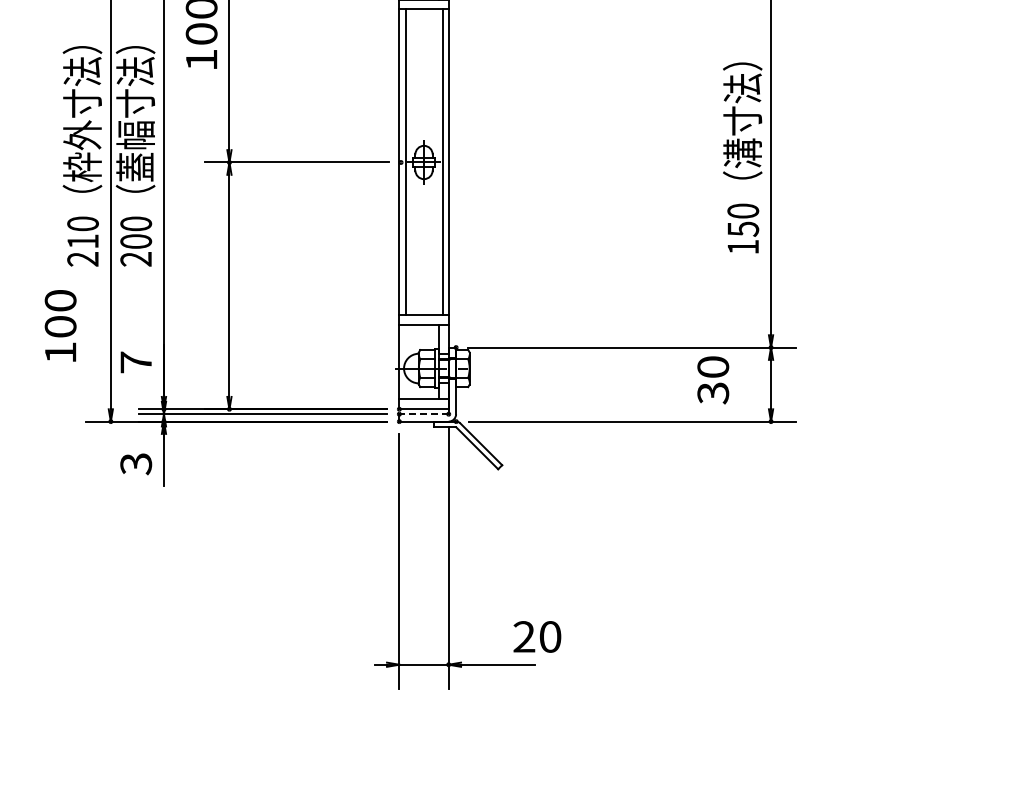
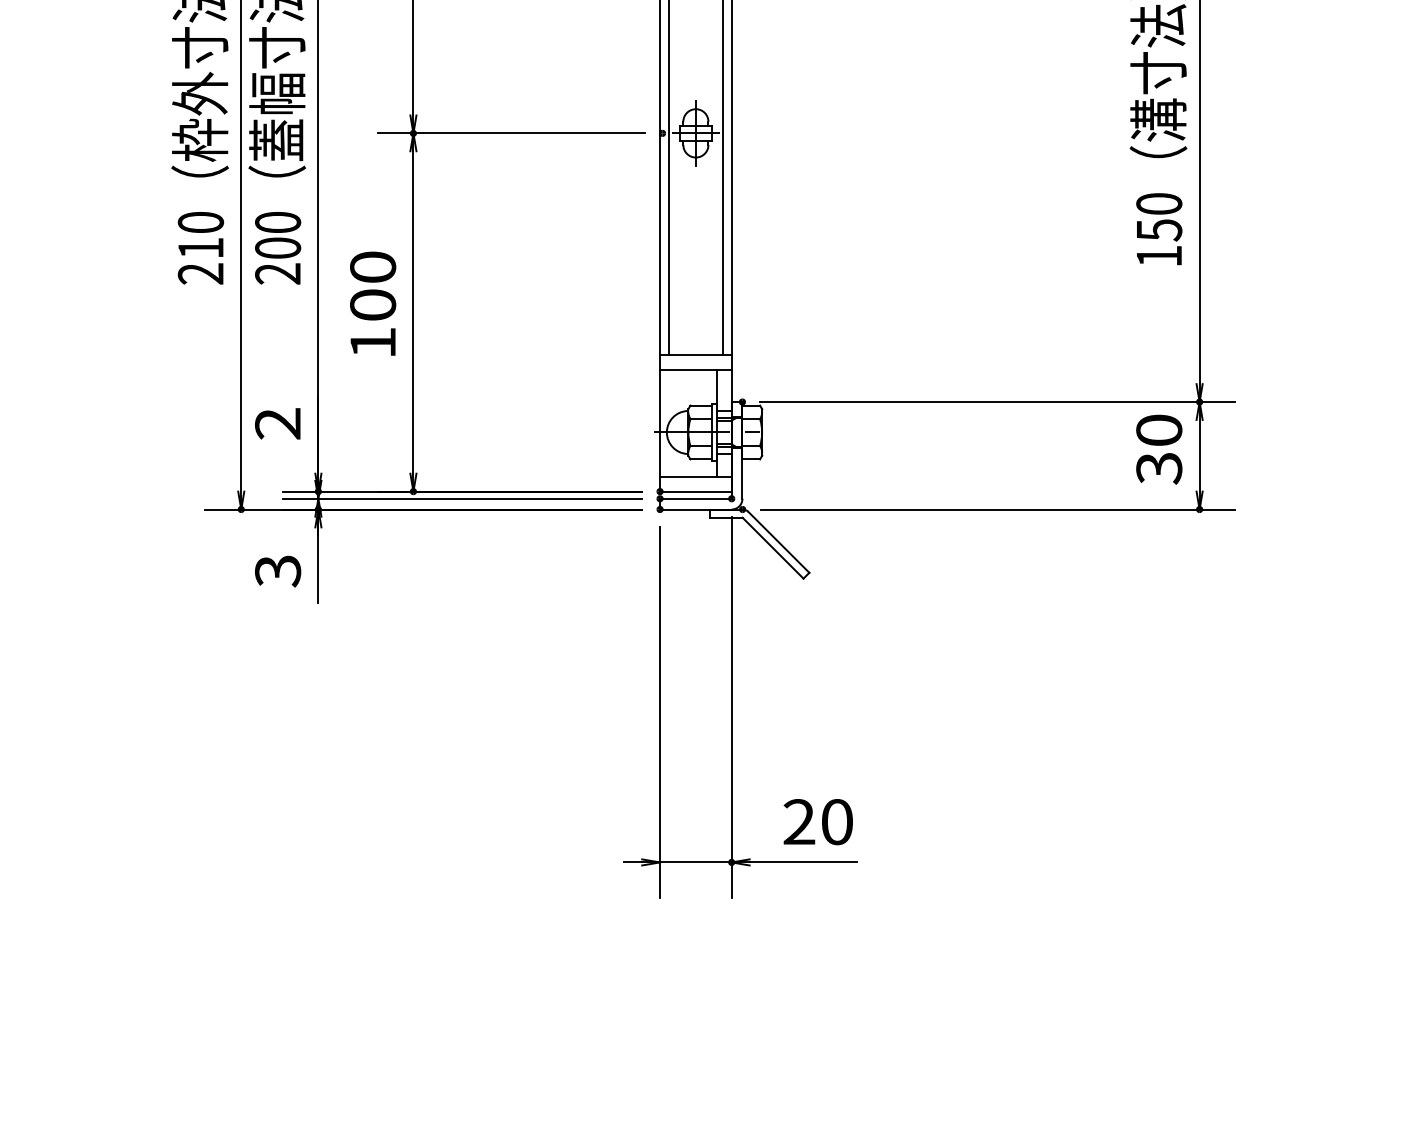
text: (60, 325) -> (372, 303), moved
text: (135, 362) -> (277, 423), 7 -> 2
text: (713, 380) -> (1159, 449), moved
line: (424, 414) -> (696, 499), dashed -> solid
text: (537, 636) -> (818, 821), moved

